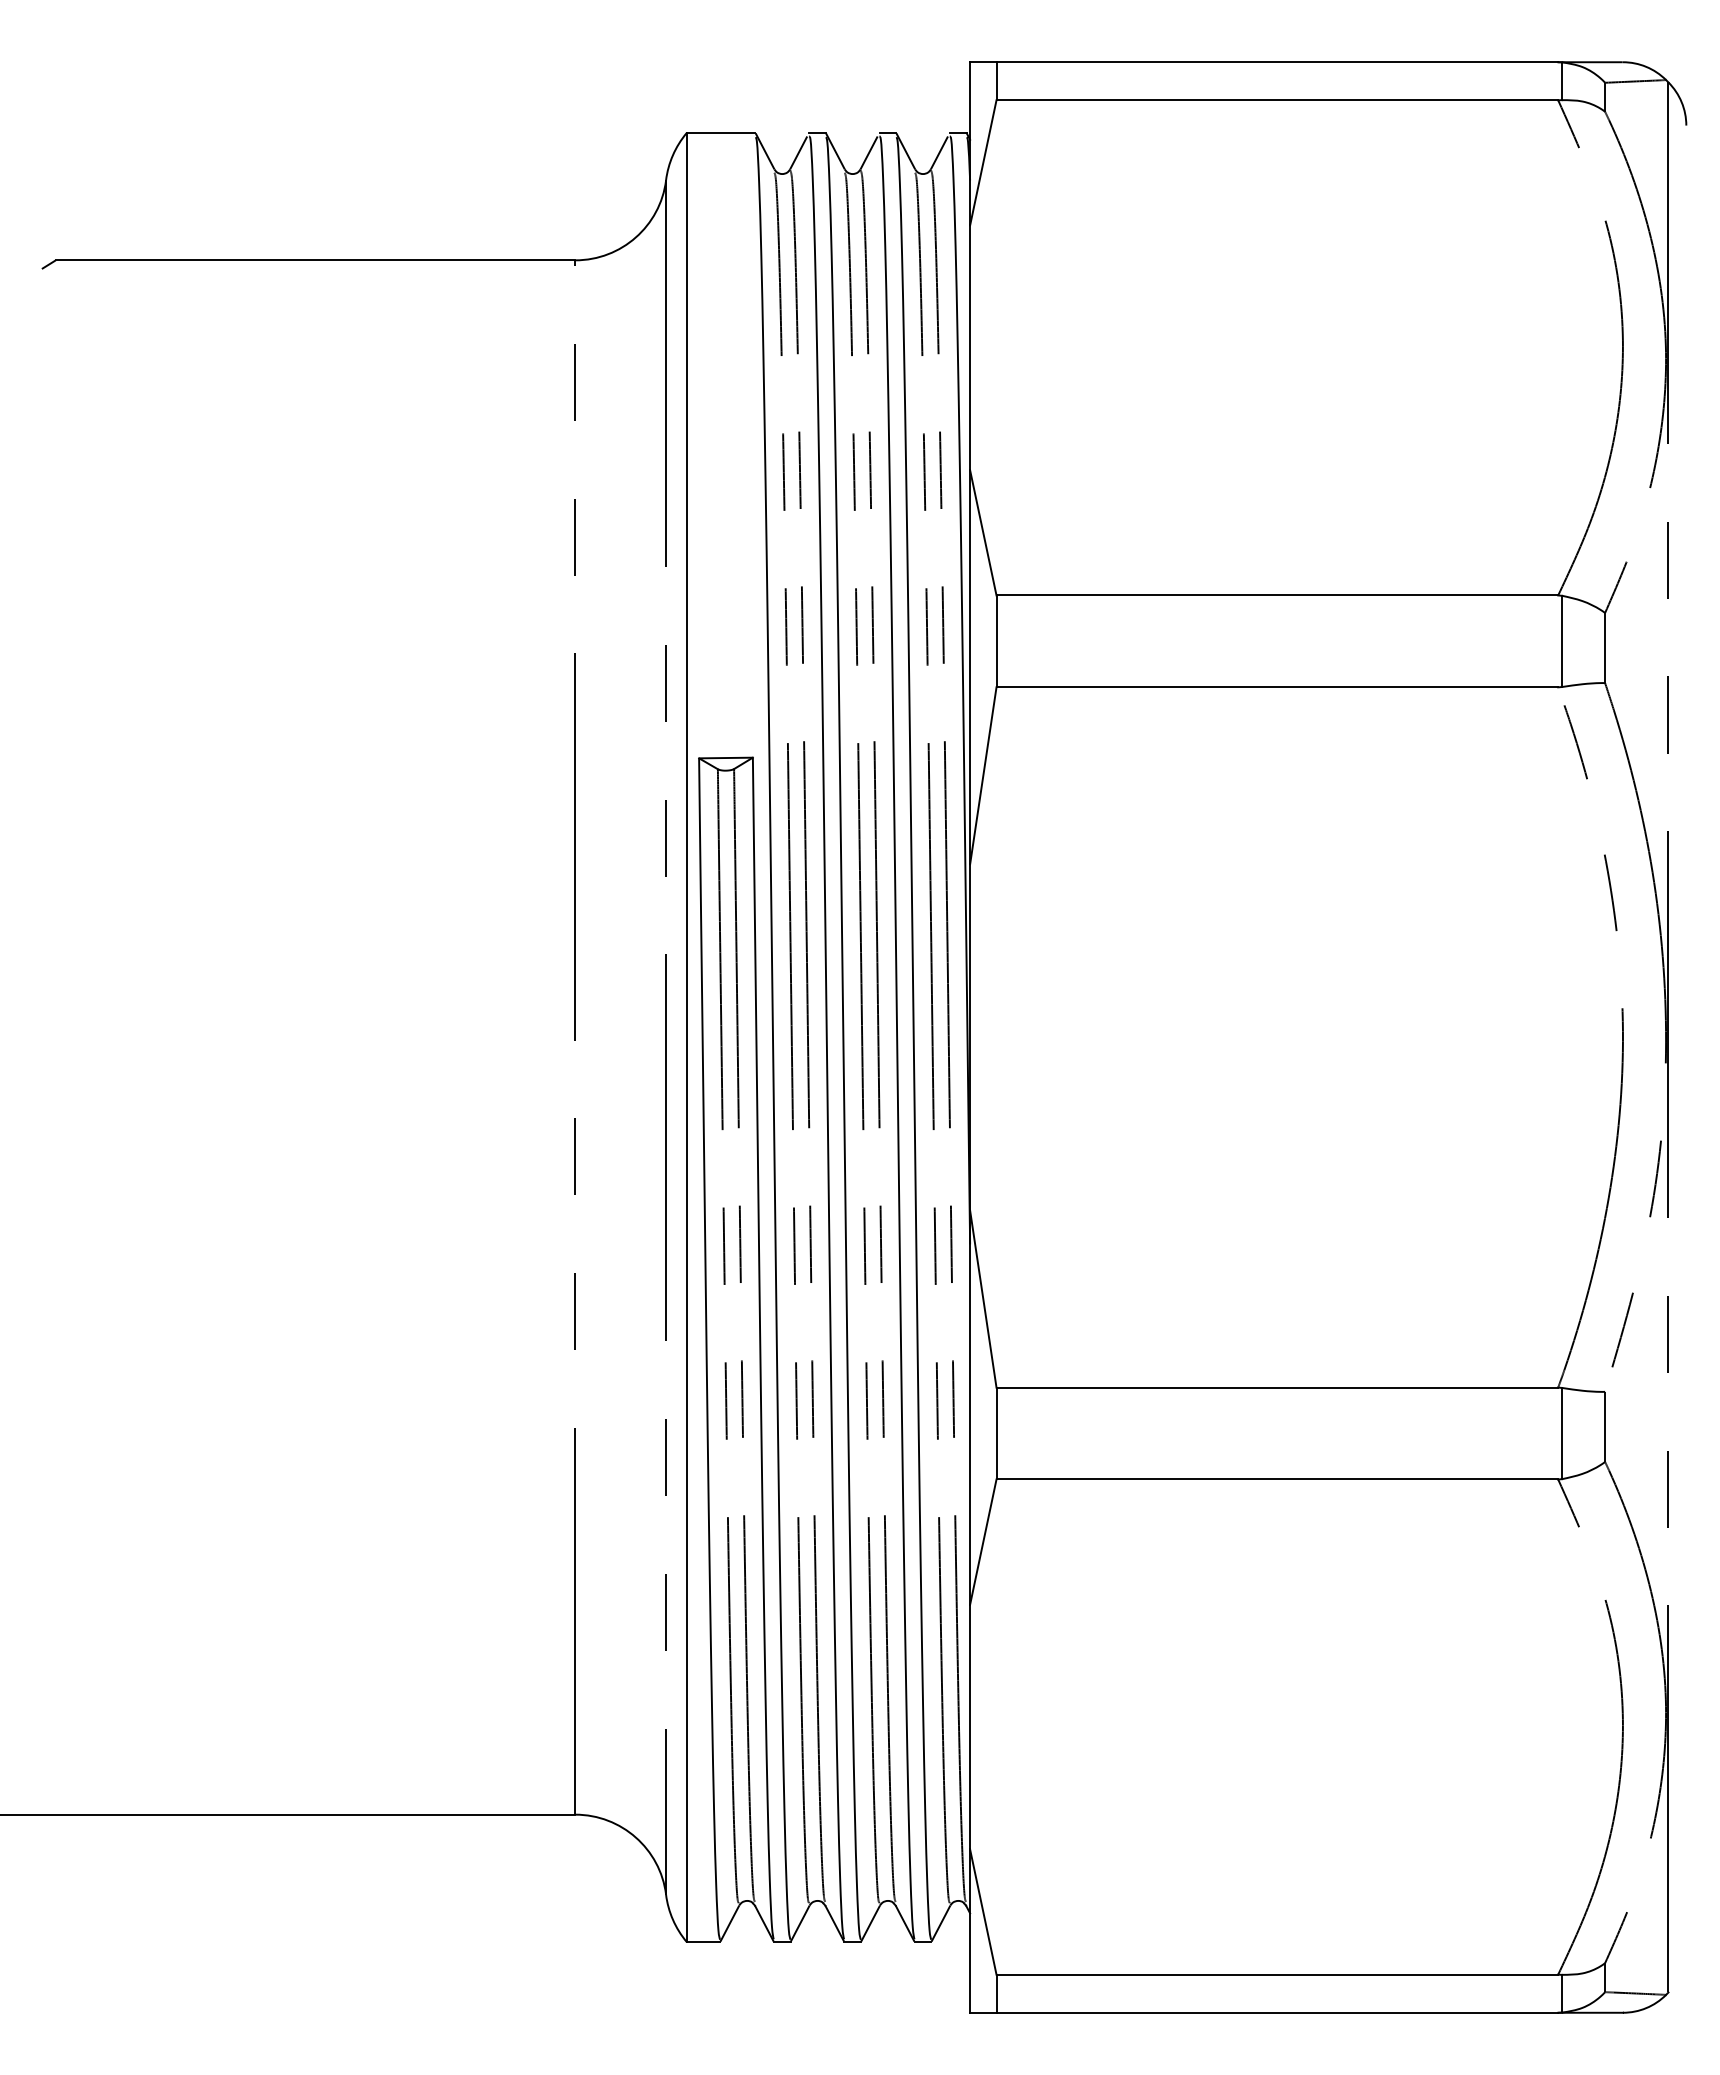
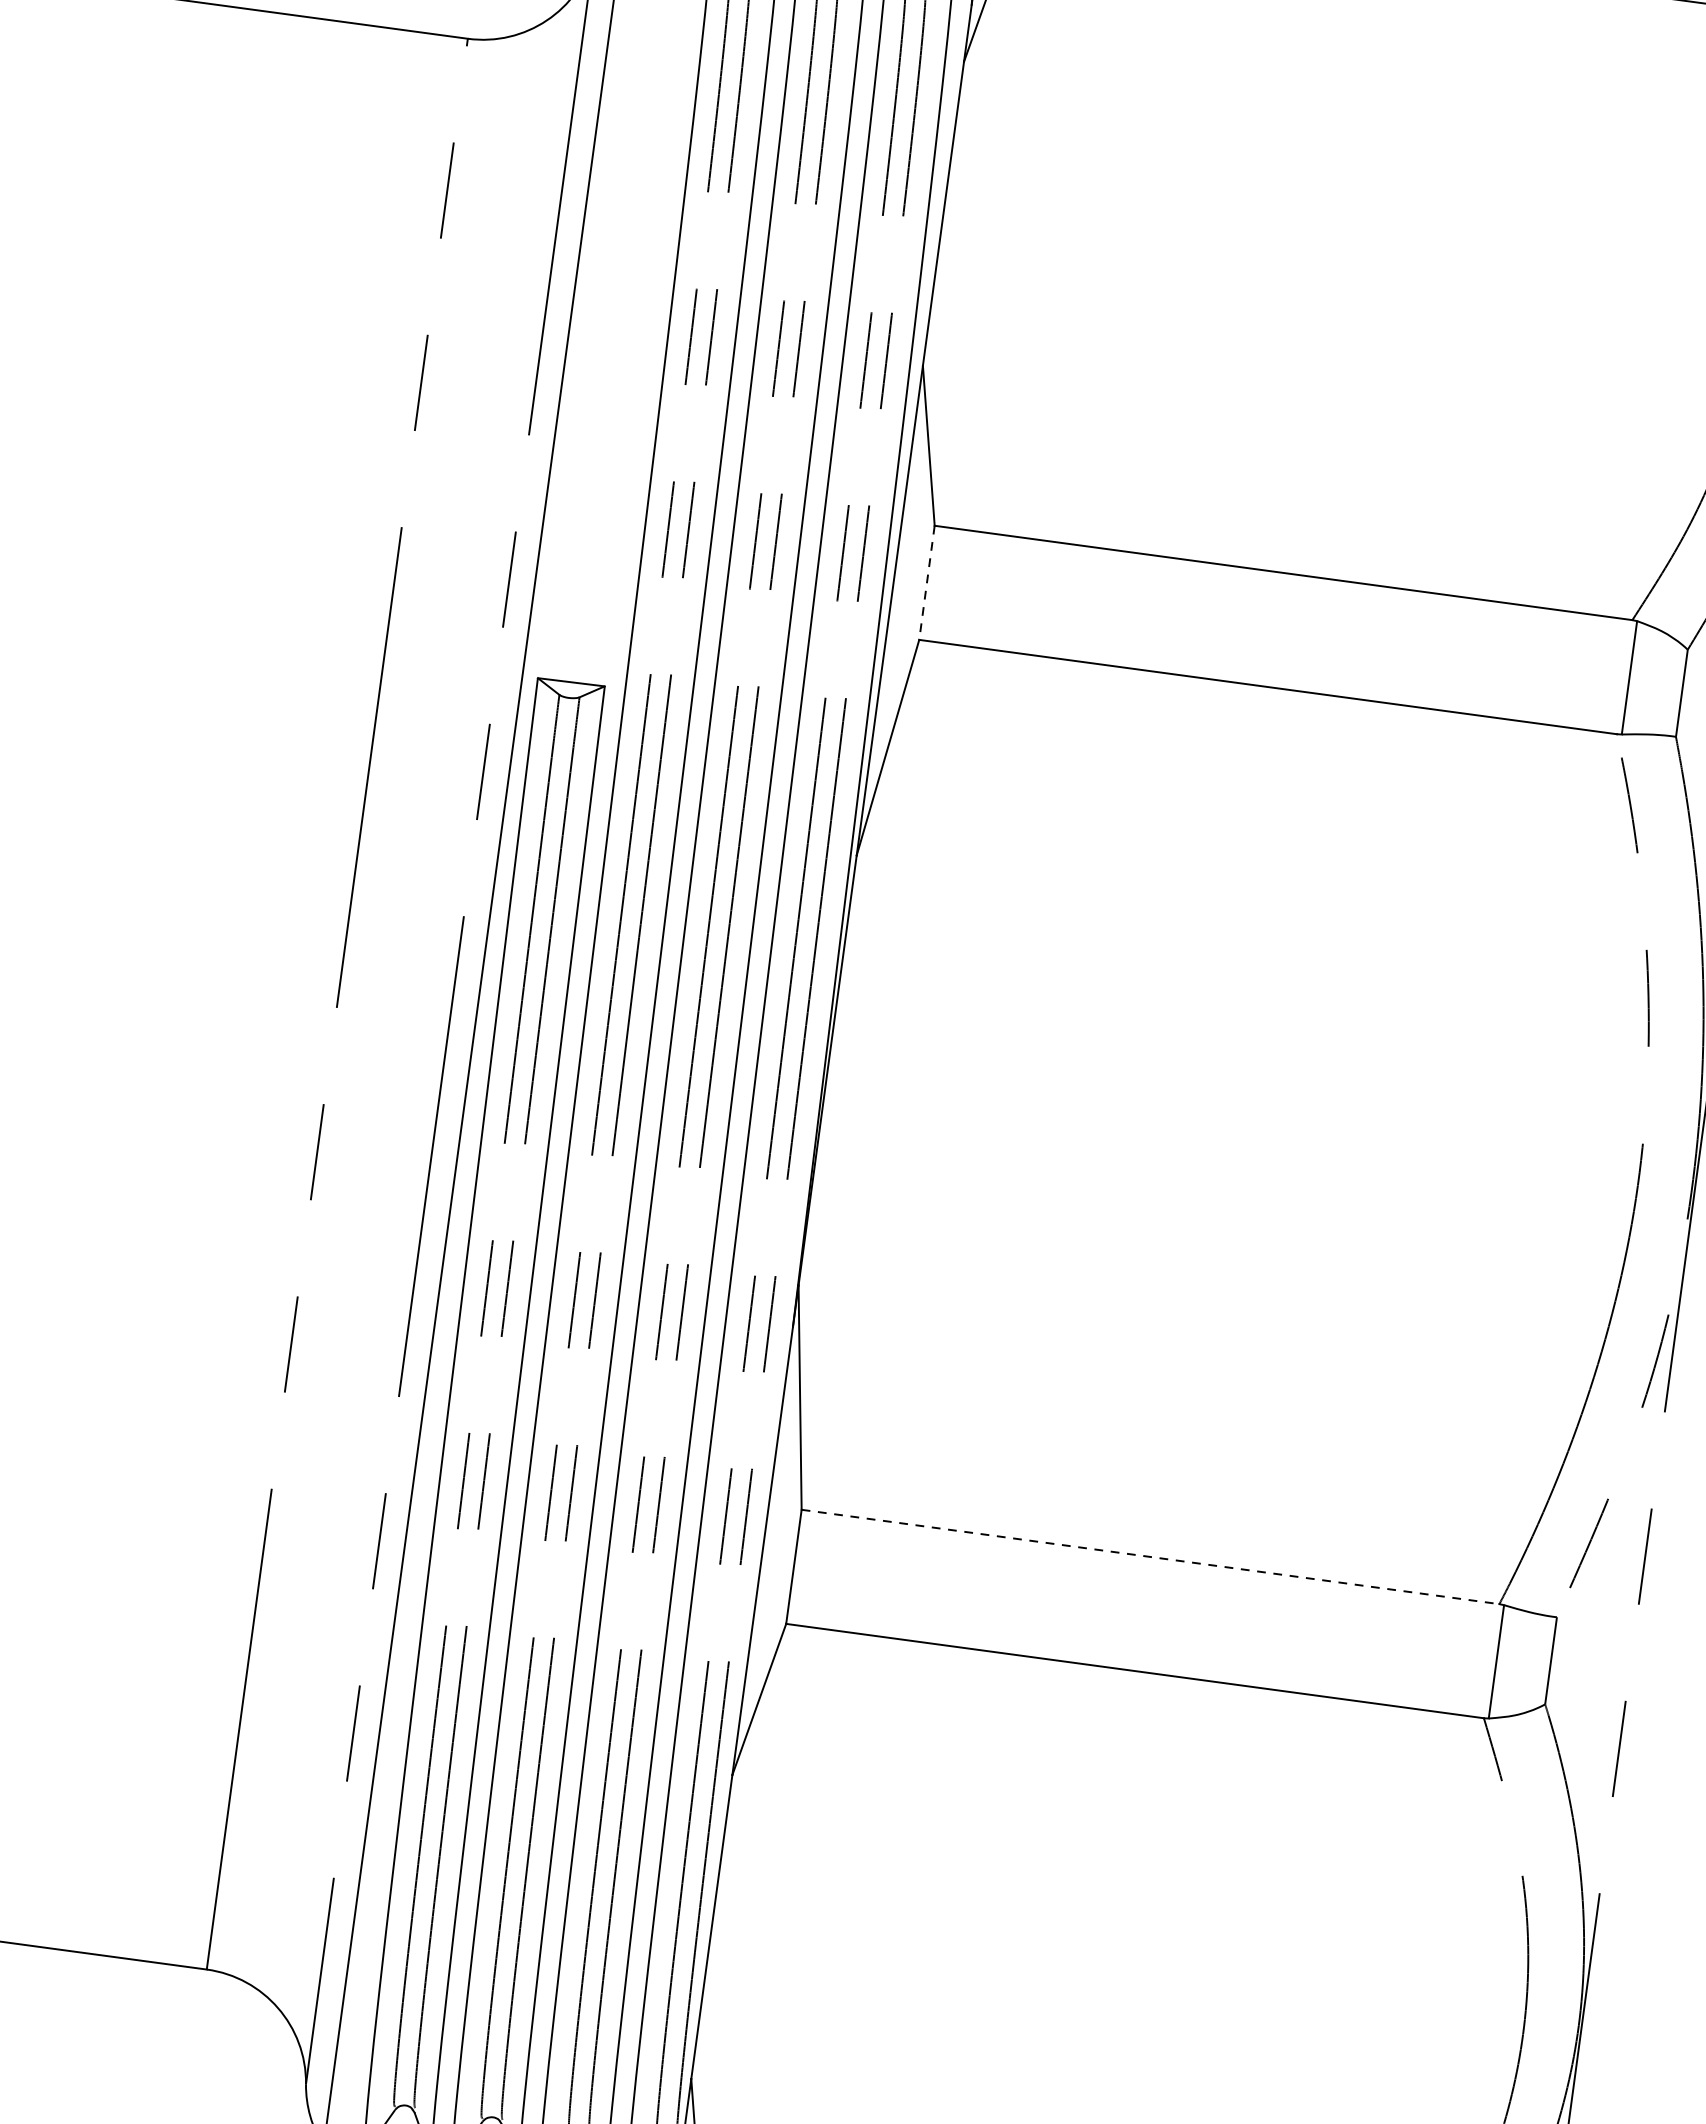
line: (996, 641) -> (926, 582), solid -> dashed
line: (1277, 1387) -> (1150, 1556), solid -> dashed

